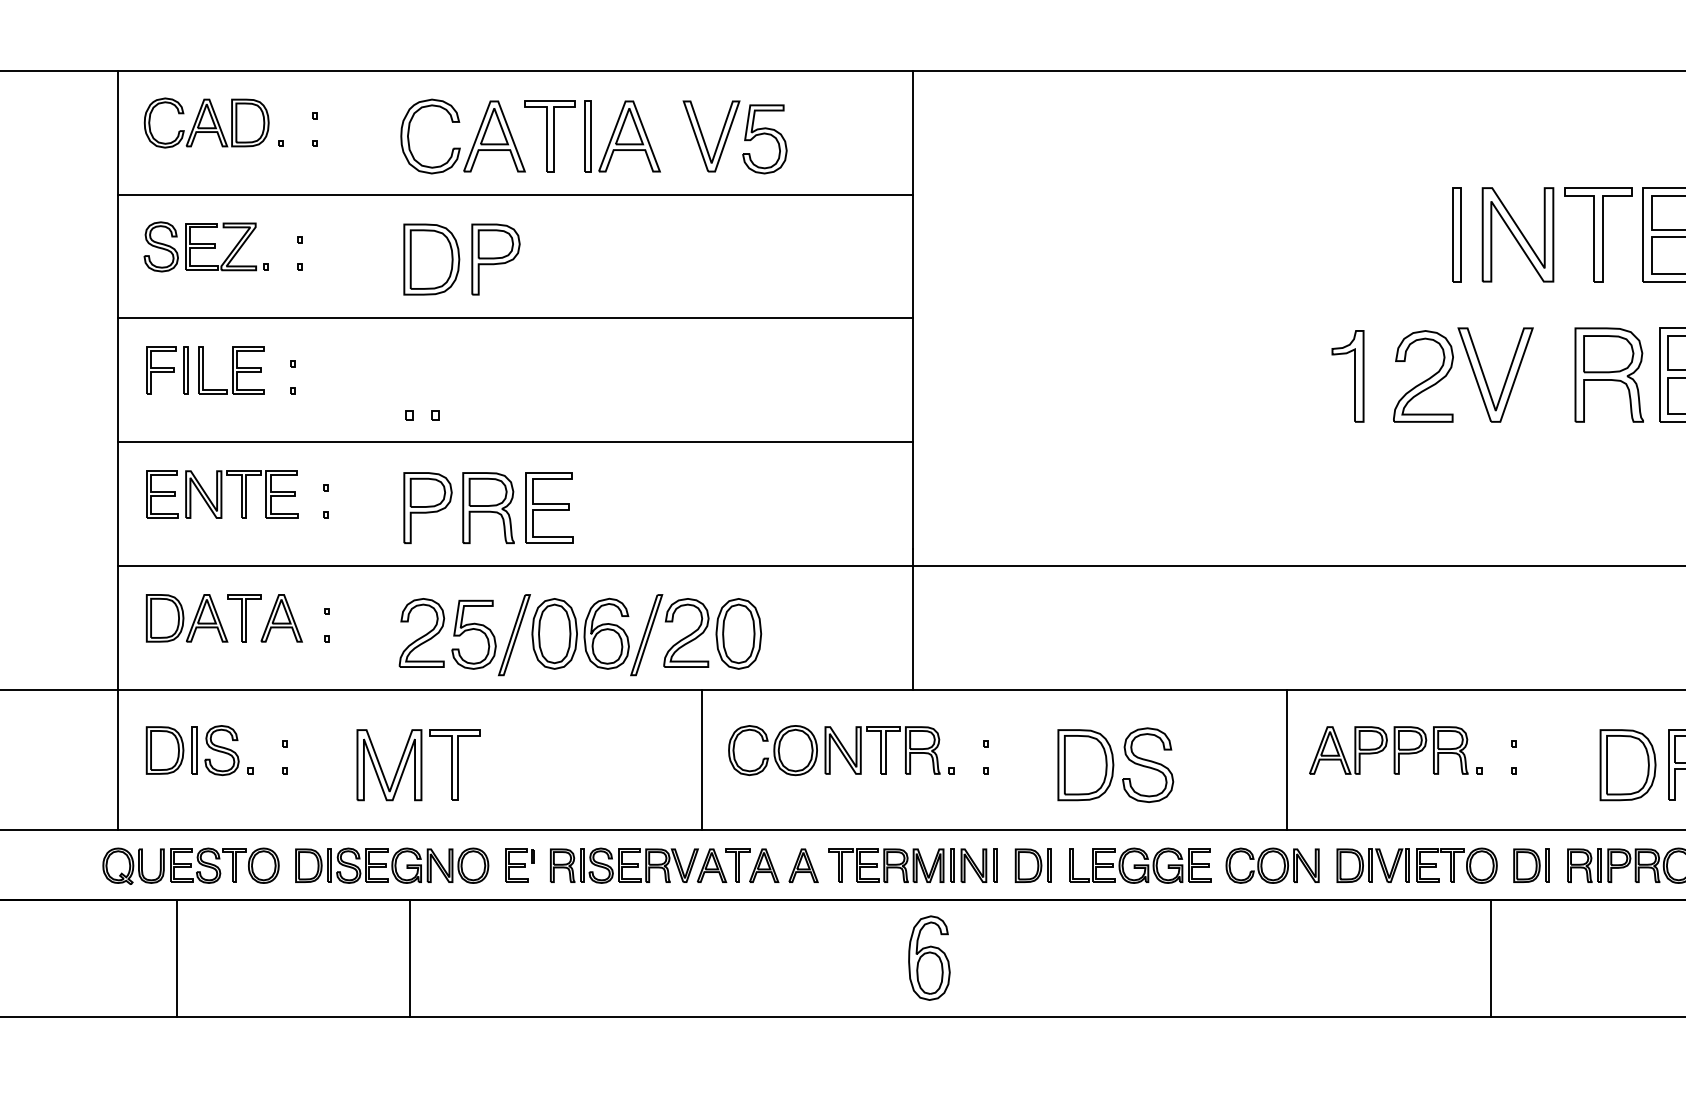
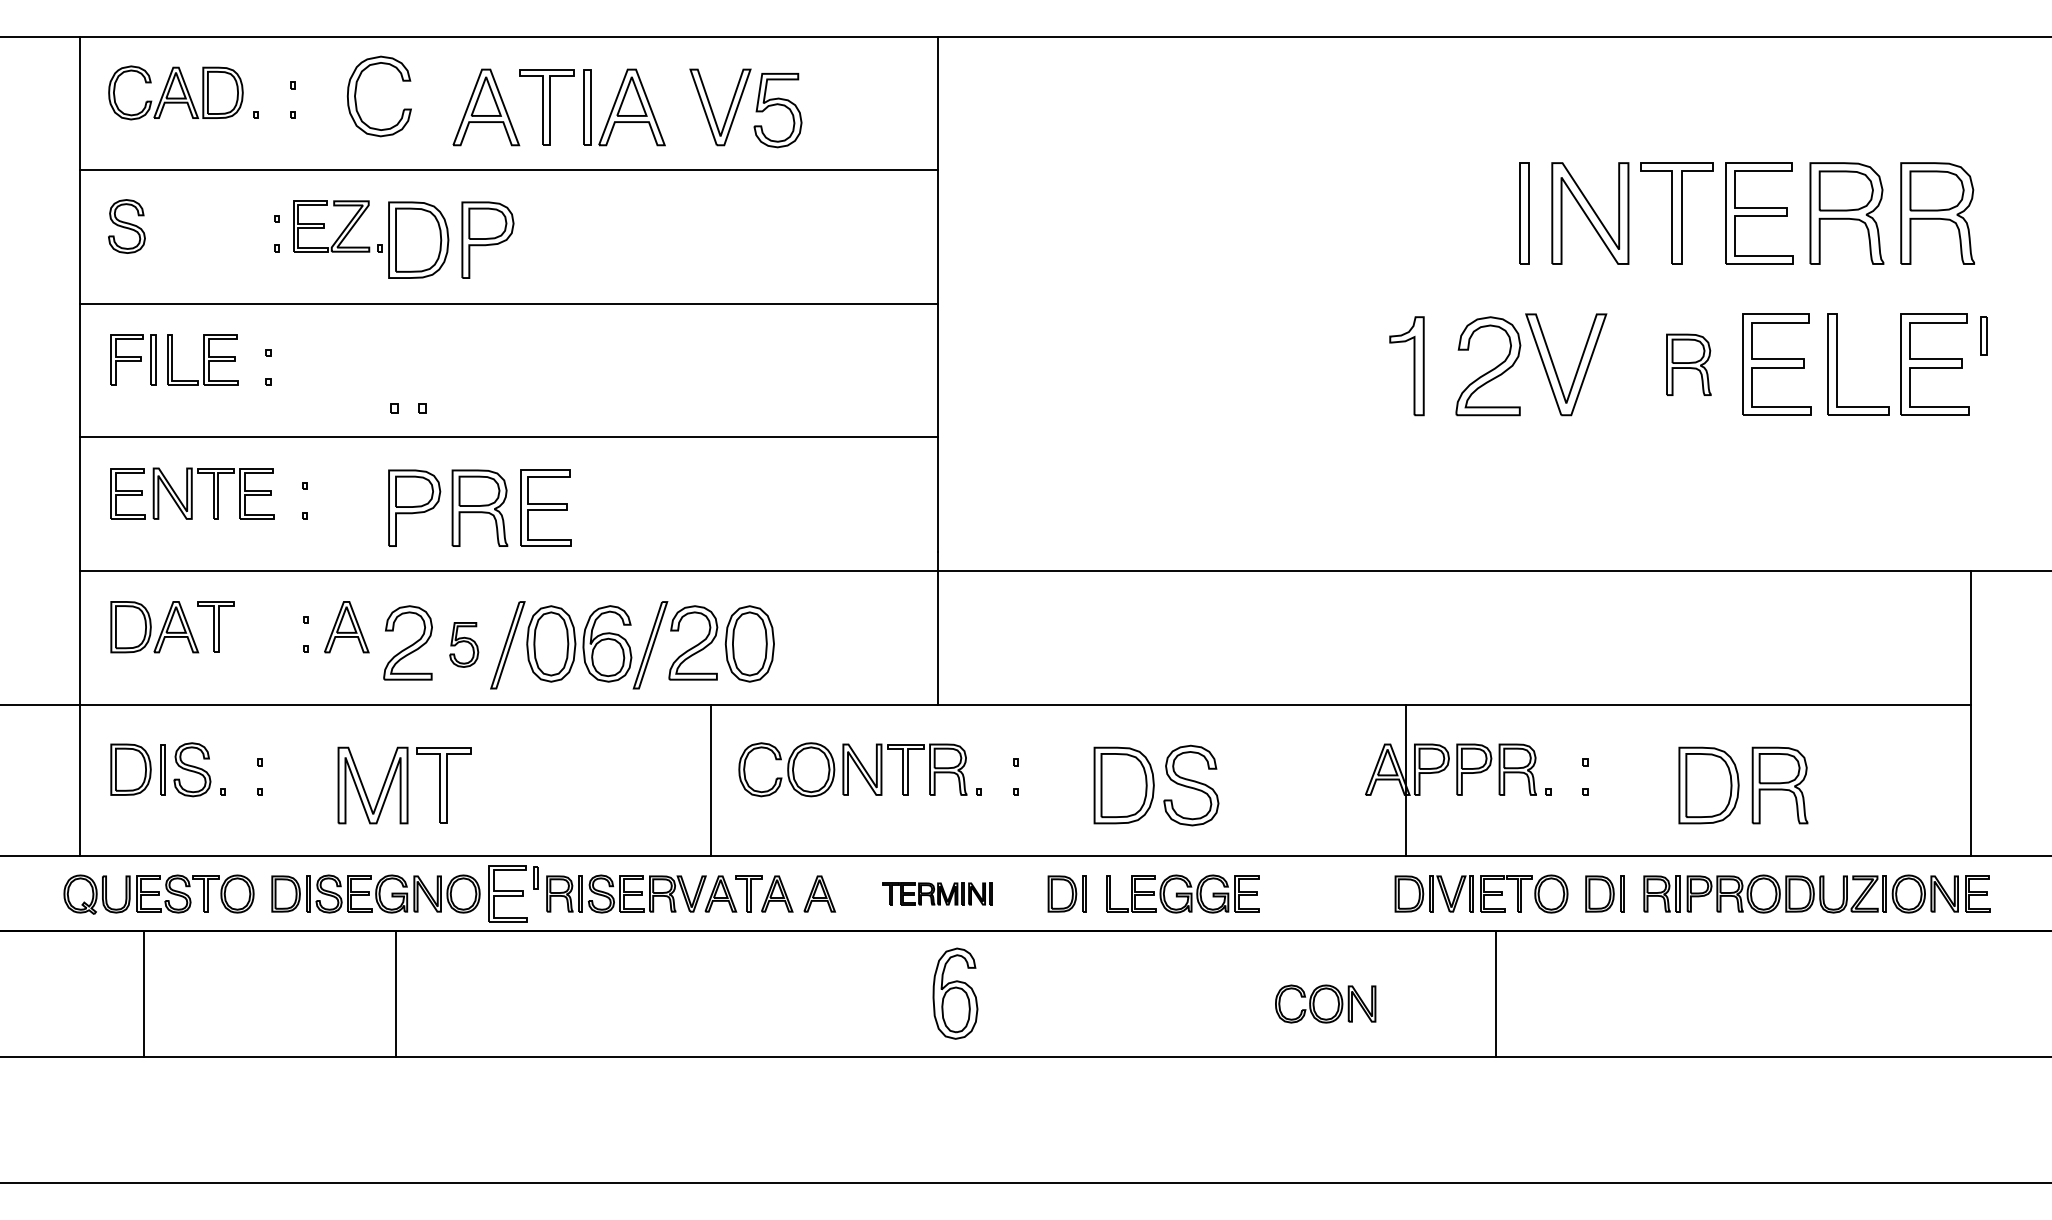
part: (409, 134) -> (356, 94), moved
part: (232, 249) -> (343, 229), moved
part: (1609, 374) -> (1688, 364), size x0.6
part: (281, 618) -> (346, 627), moved
part: (473, 634) -> (463, 644), size x0.6
line: (1286, 759) -> (1405, 779), moved
part: (519, 865) -> (513, 893), size x1.6
part: (912, 865) -> (937, 893), size x0.6
part: (1272, 865) -> (1325, 1003), moved
line: (1491, 958) -> (1496, 994), moved

